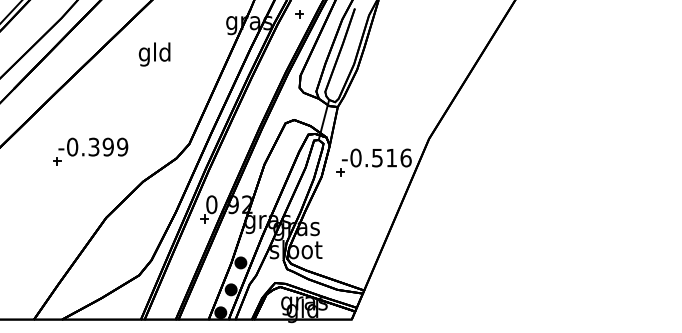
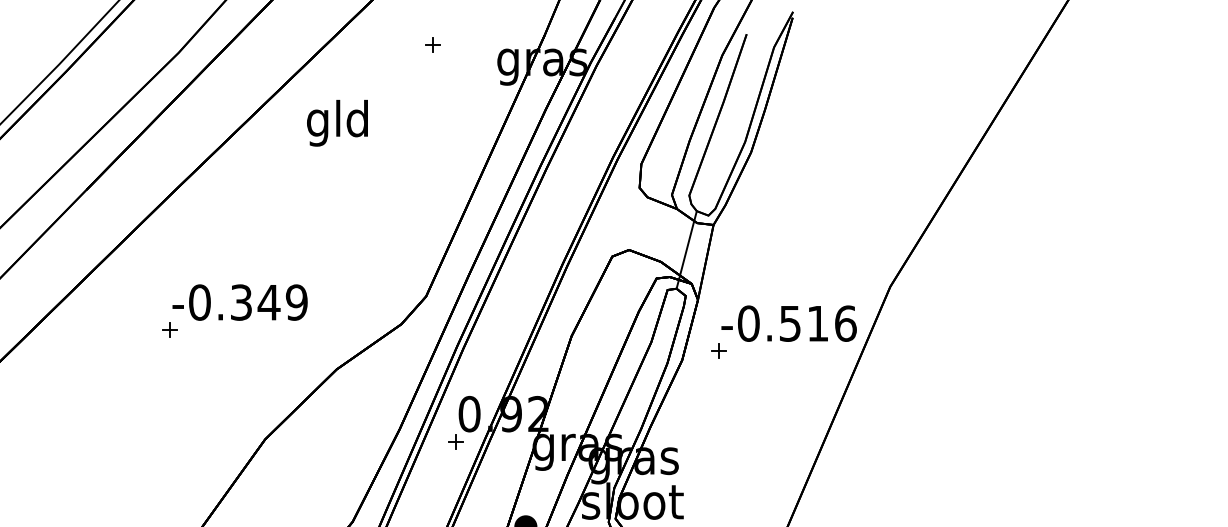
part: (299, 14) -> (432, 45), moved
text: (154, 54) -> (337, 123), moved
text: (108, 146) -> (269, 301), -0.399 -> -0.349

